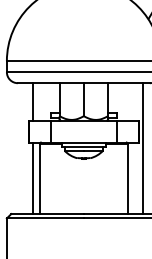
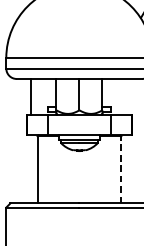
line: (143, 148) -> (136, 141), removed
line: (33, 178) -> (31, 169), removed
line: (127, 178) -> (120, 169), solid -> dashed

